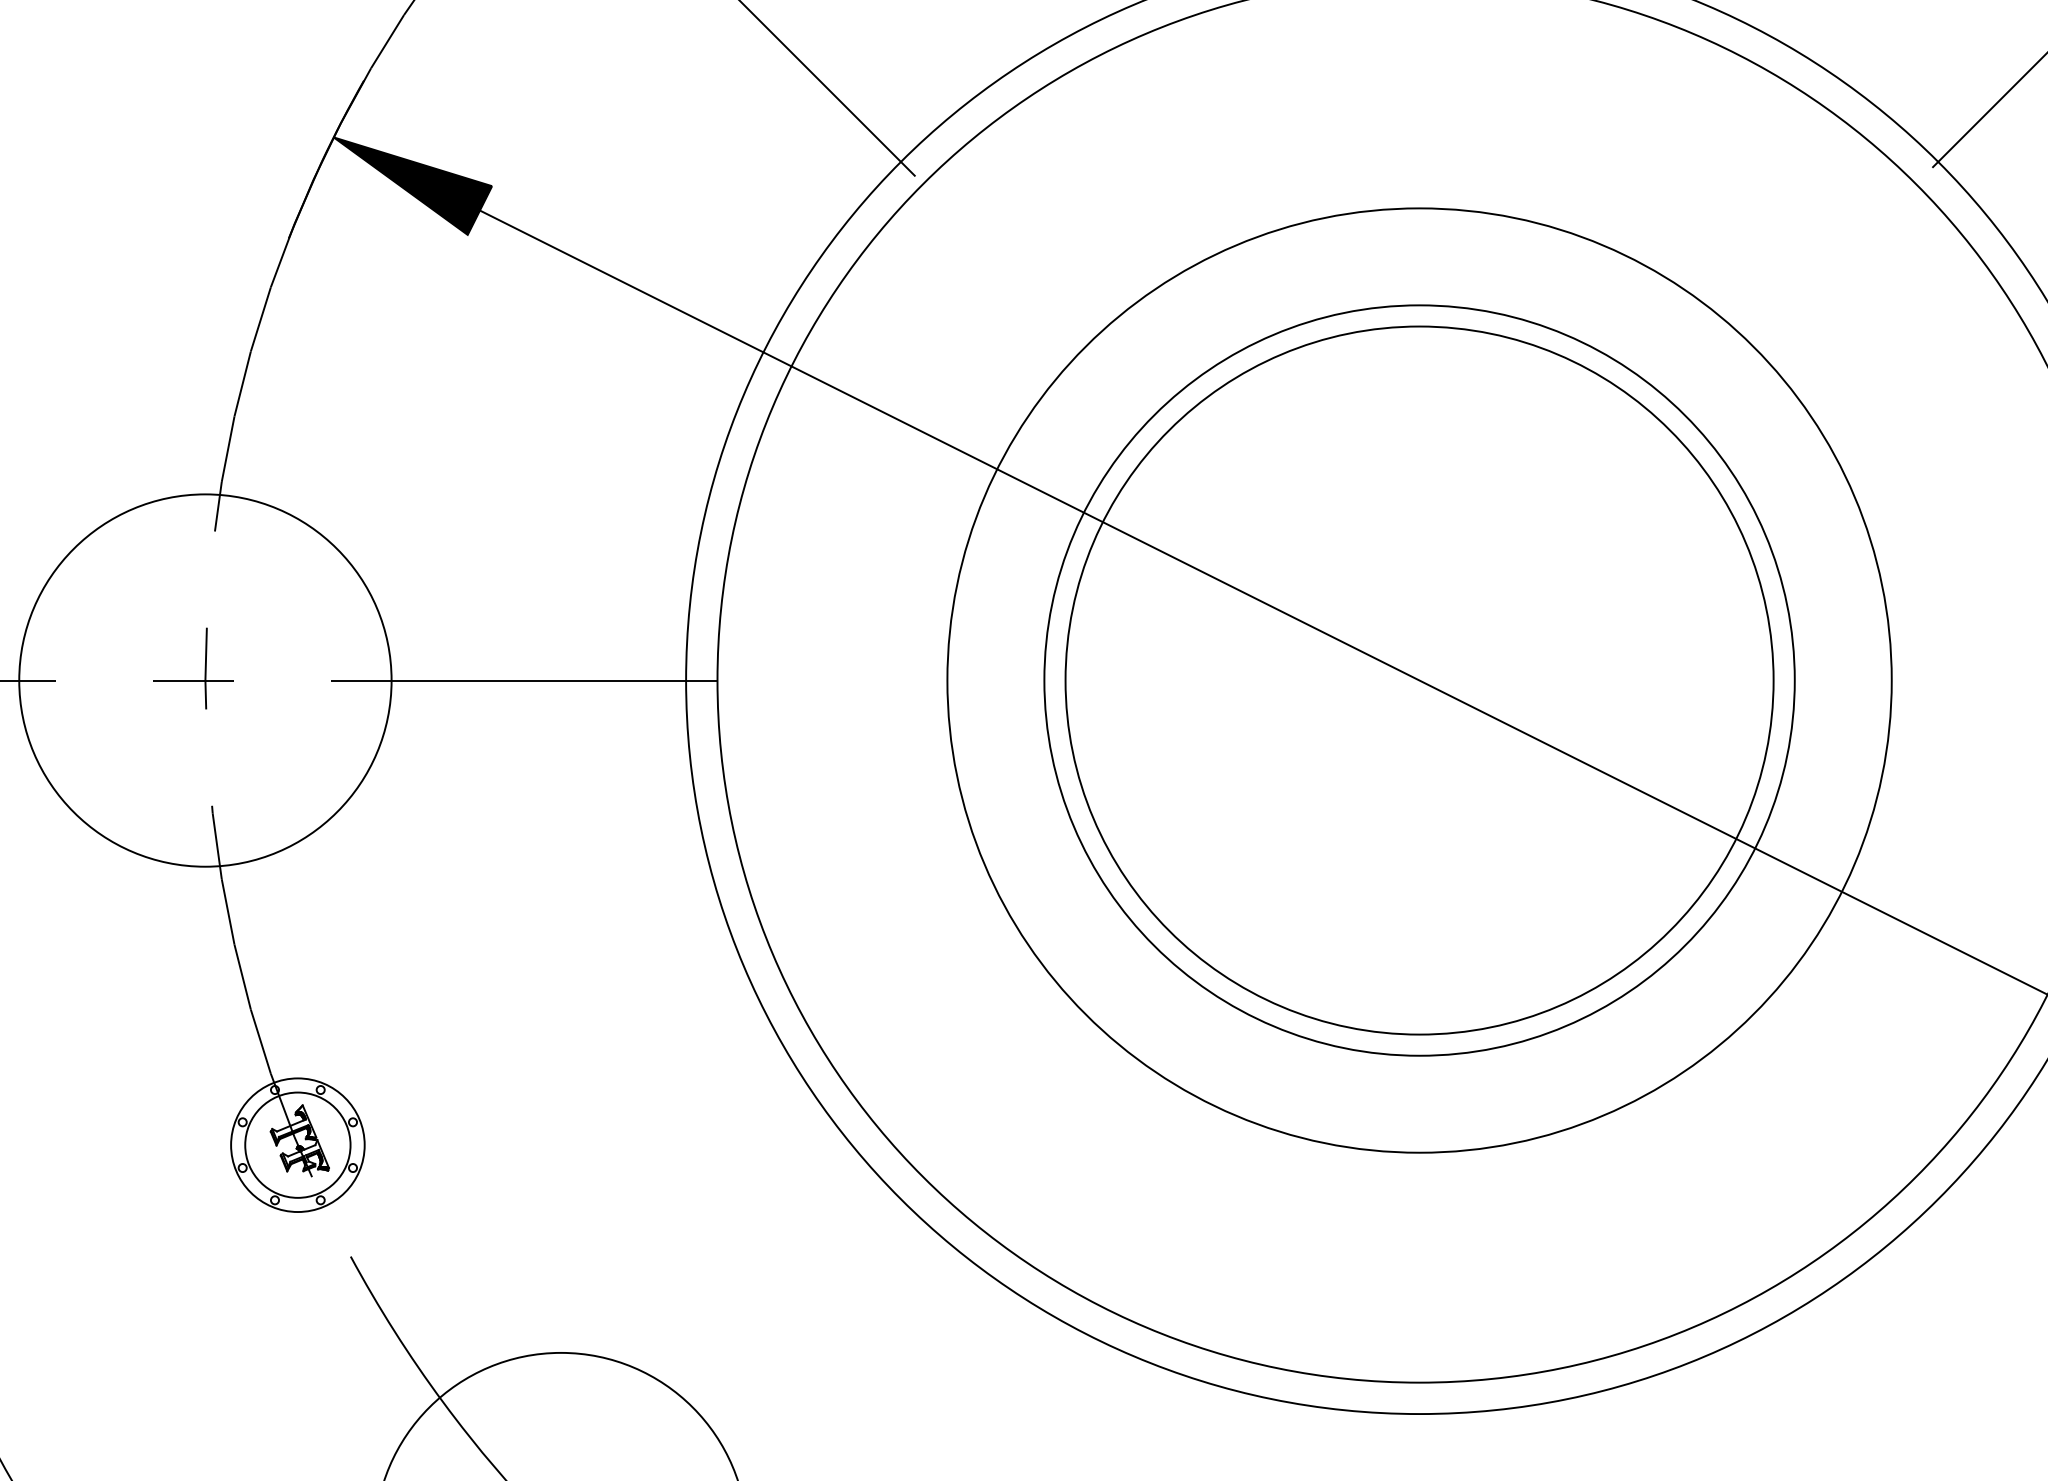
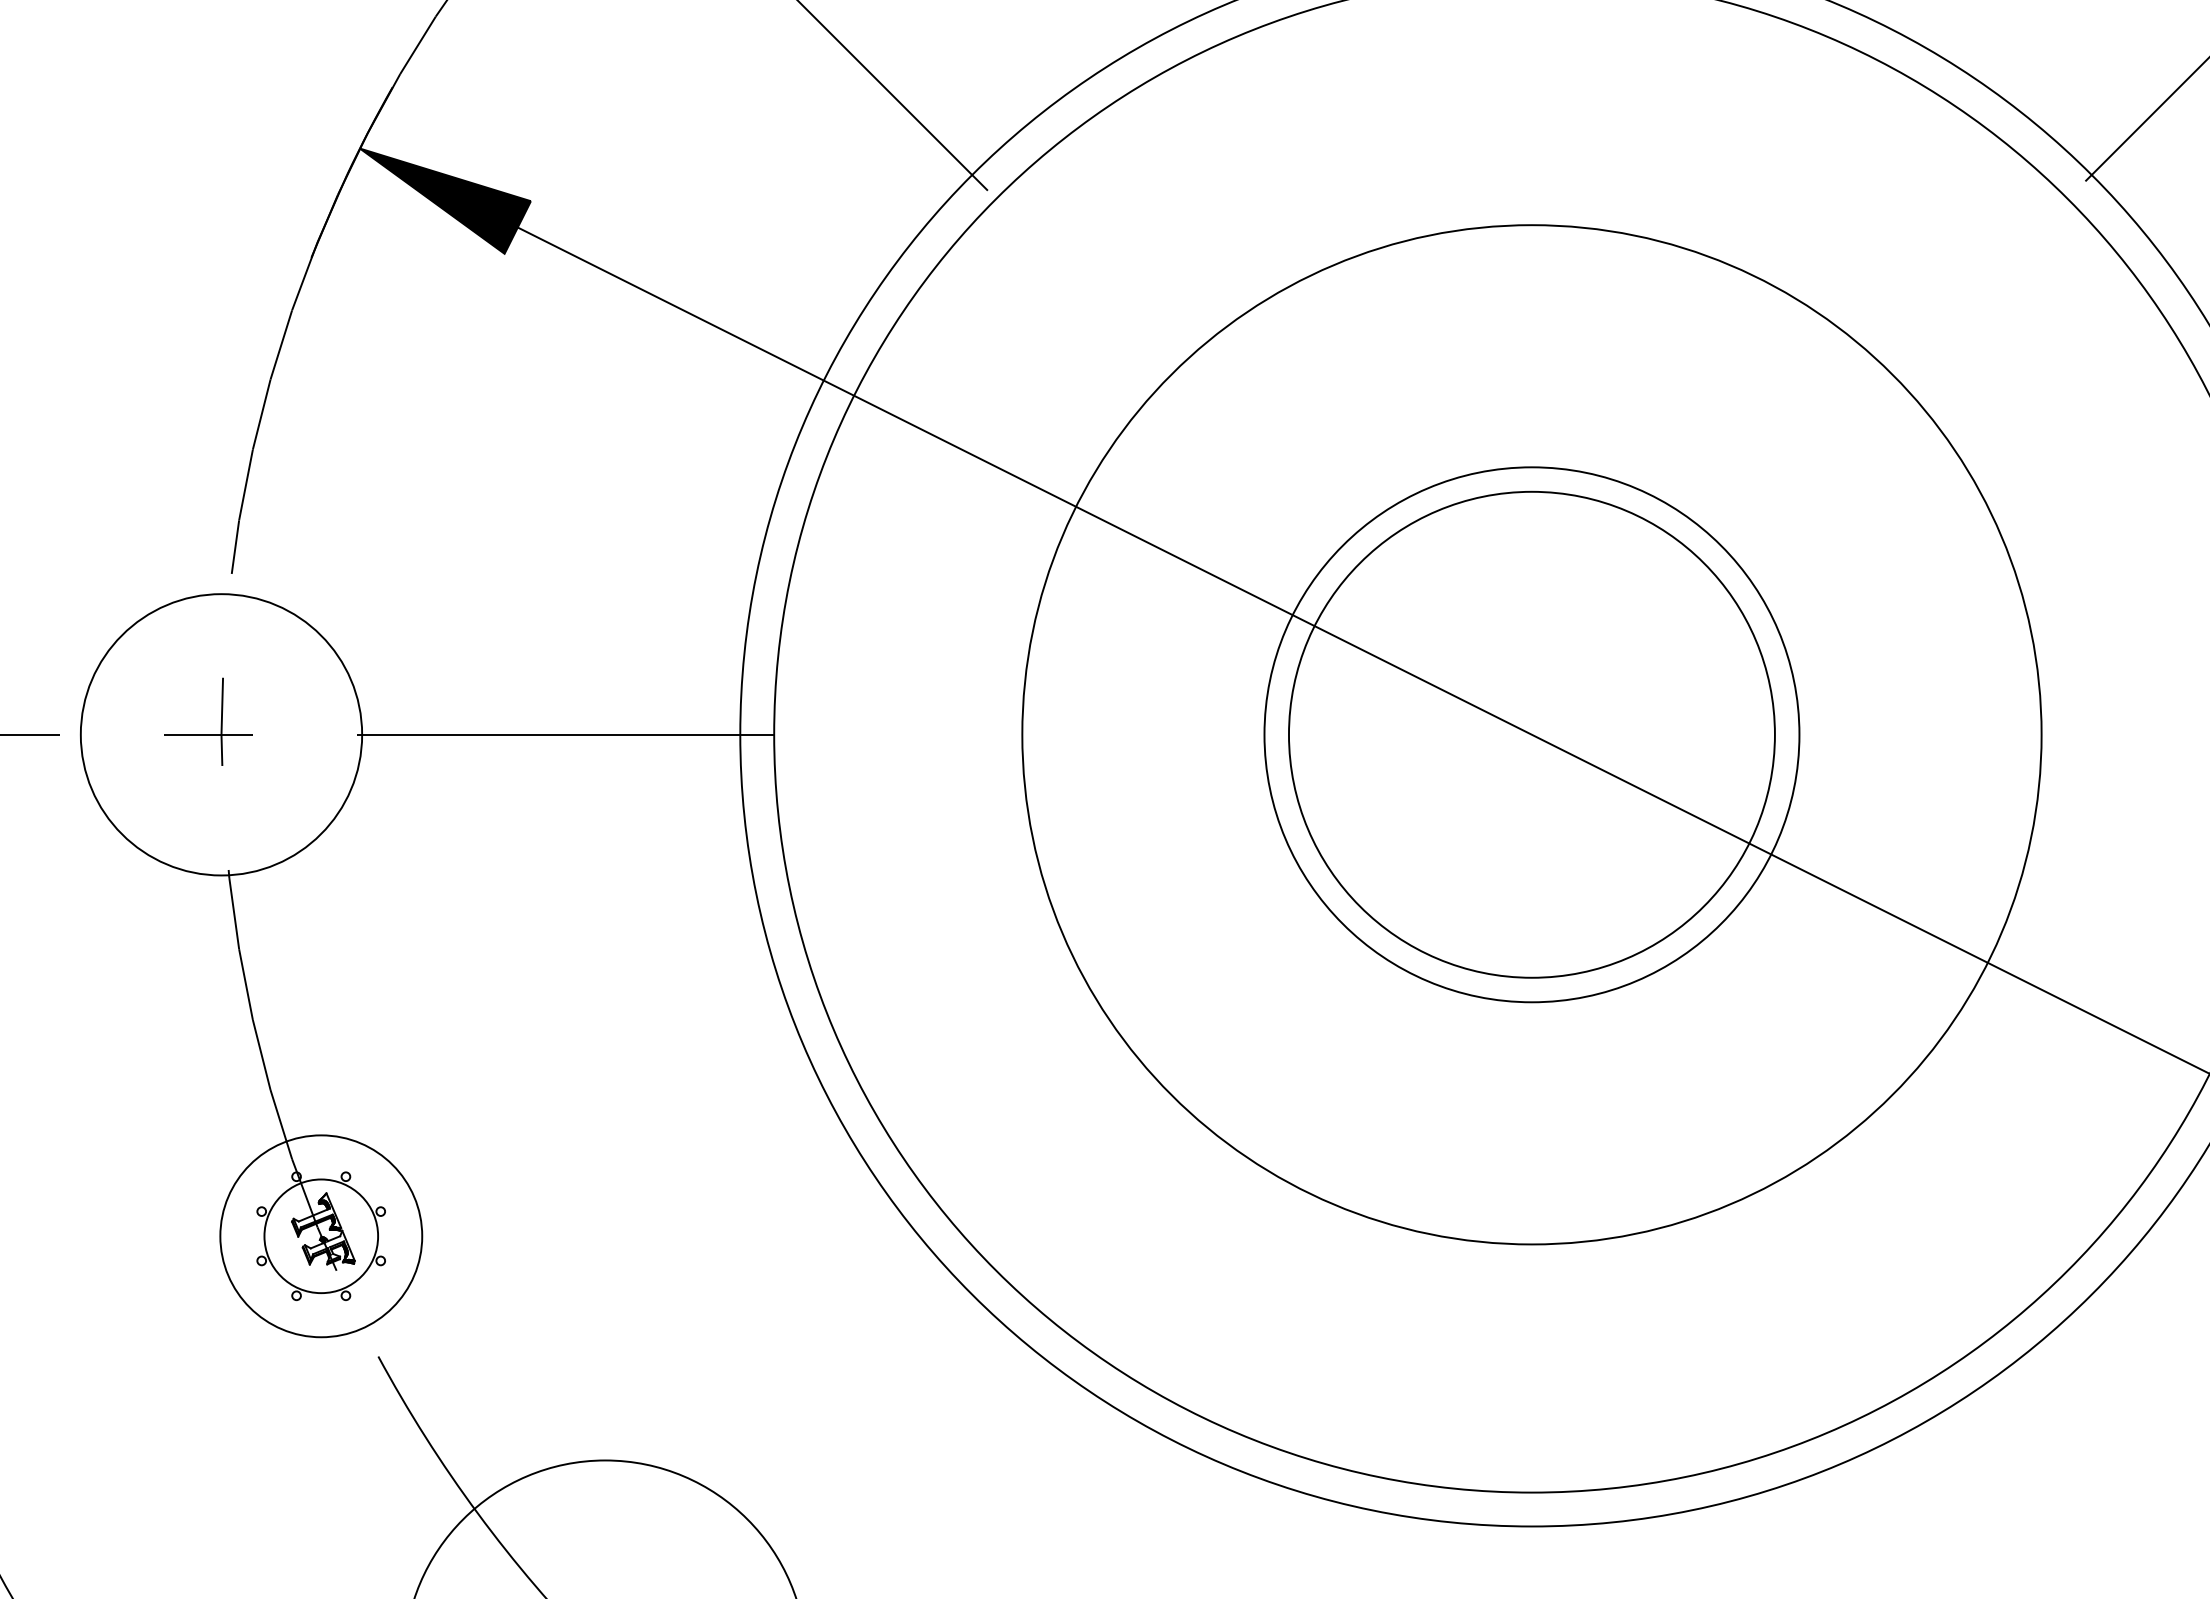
circle: (205, 680) -> (221, 734), size x0.7
circle: (1419, 680) -> (1531, 734), size x0.6
circle: (1419, 680) -> (1531, 734), size x0.7
circle: (298, 1145) -> (321, 1236), size x1.4

